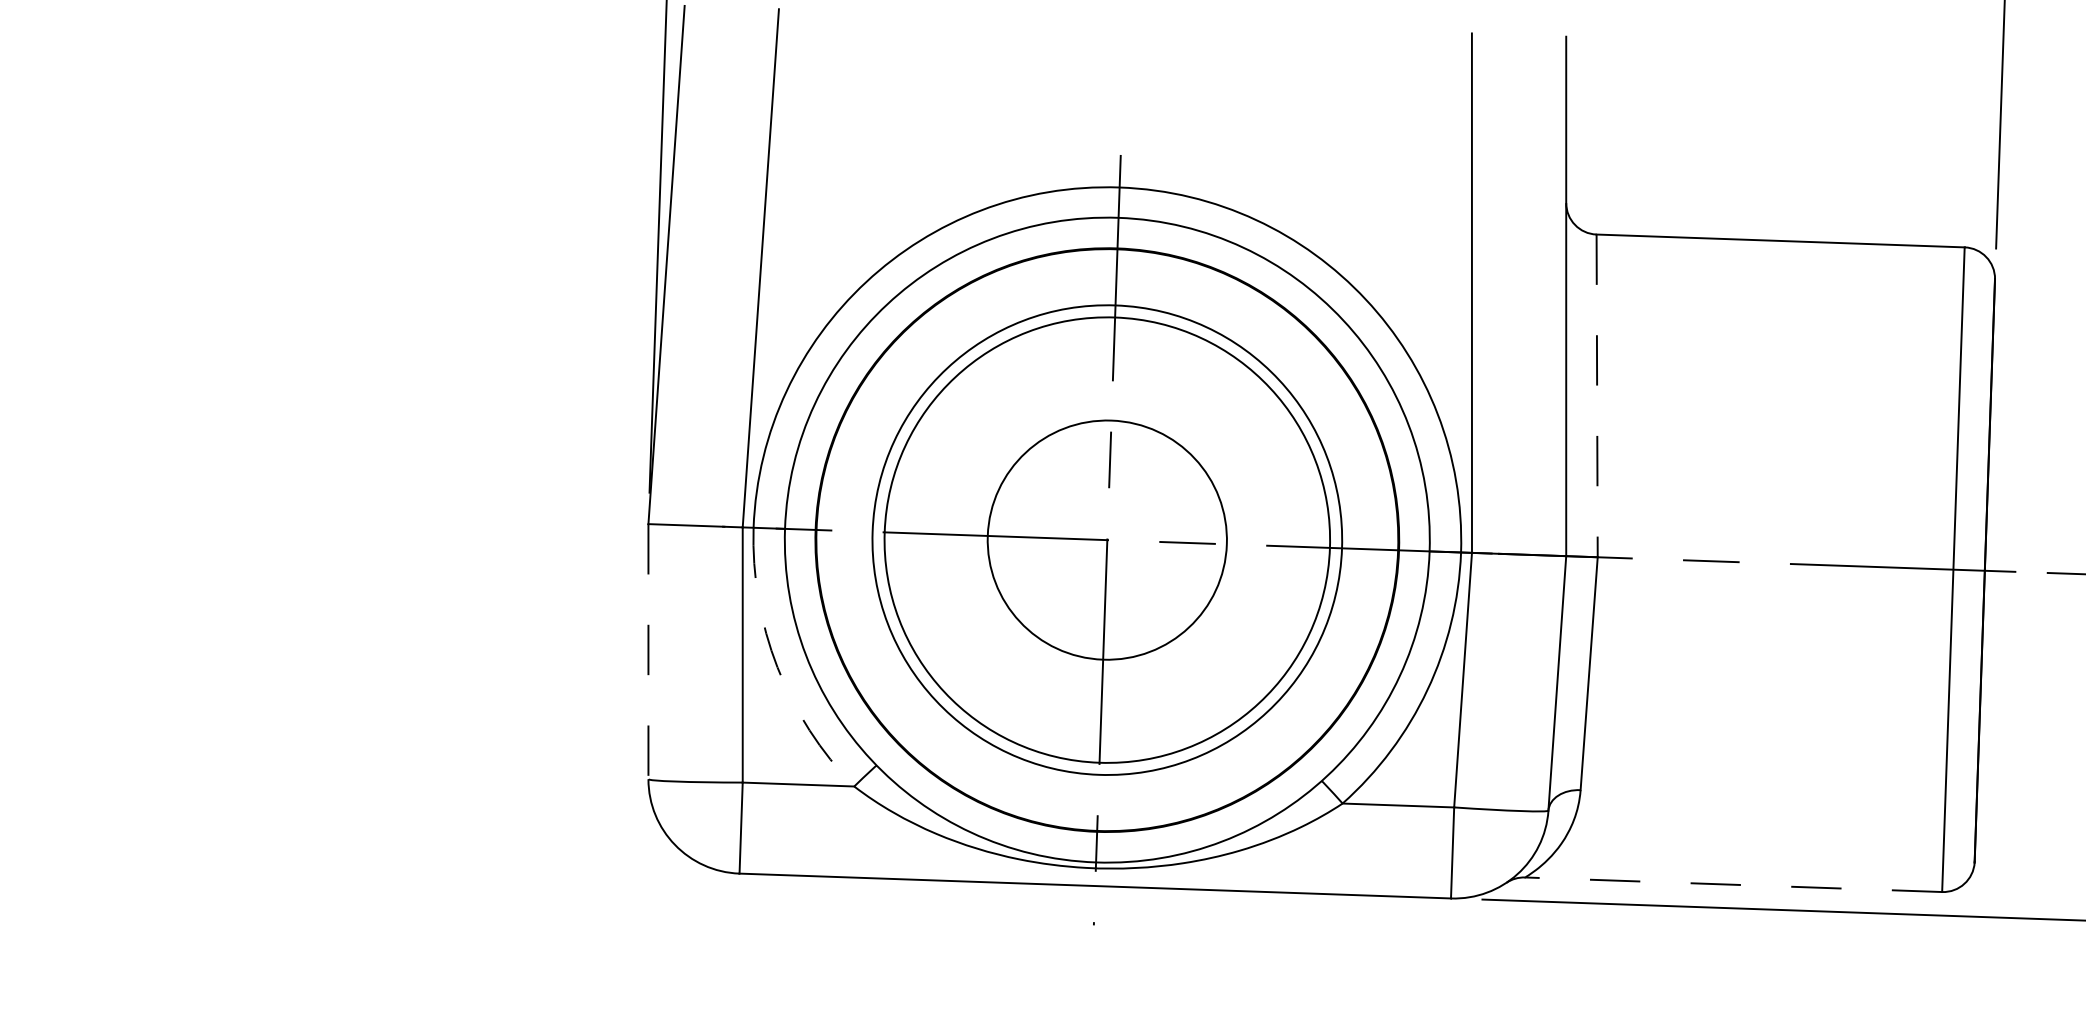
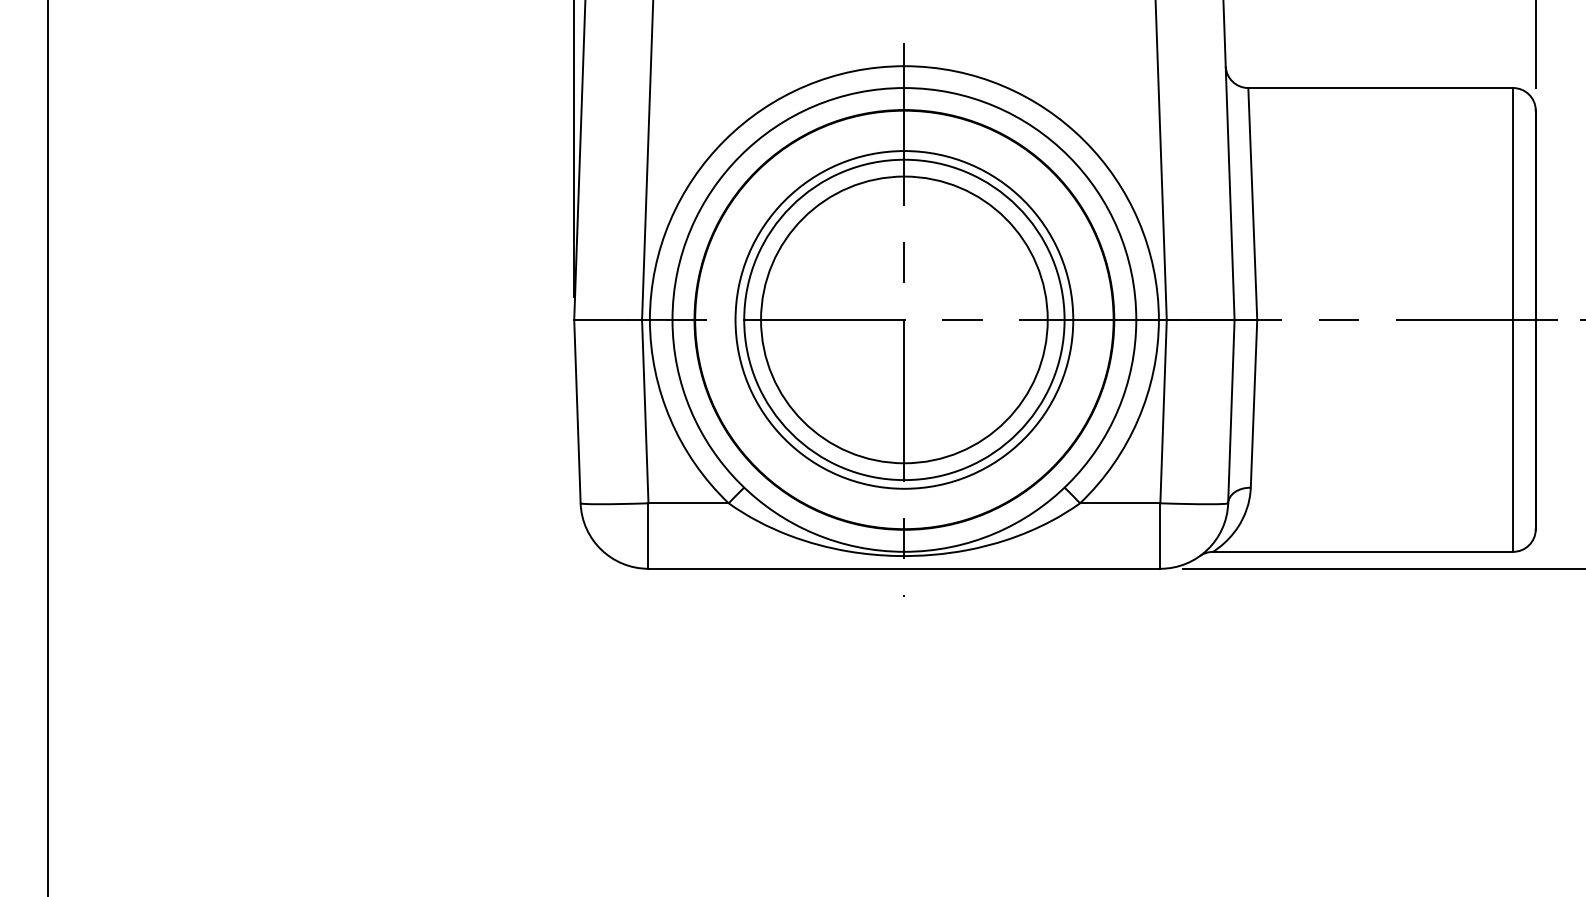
line: (1596, 396) -> (1252, 204), dashed -> solid
circle: (1107, 539) -> (904, 319), size x1.67
line: (648, 651) -> (577, 411), dashed -> solid
arc: (777, 667) -> (670, 419), dashed -> solid
line: (1732, 884) -> (1362, 551), dashed -> solid

